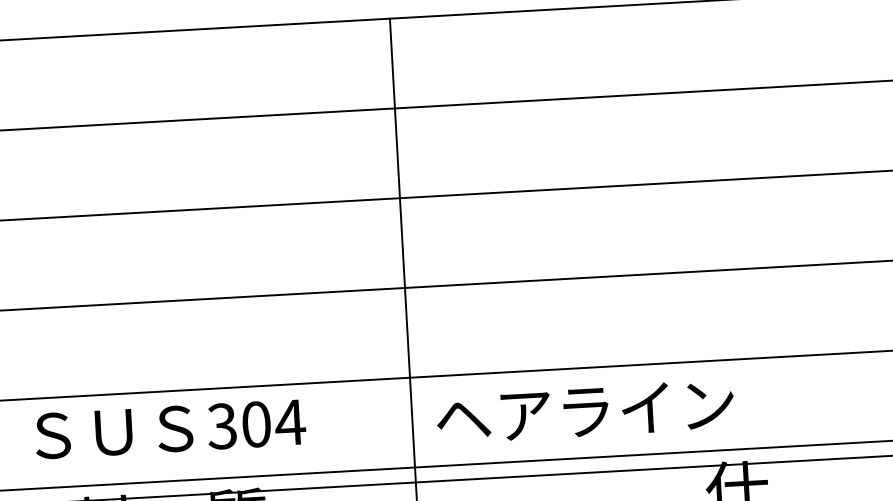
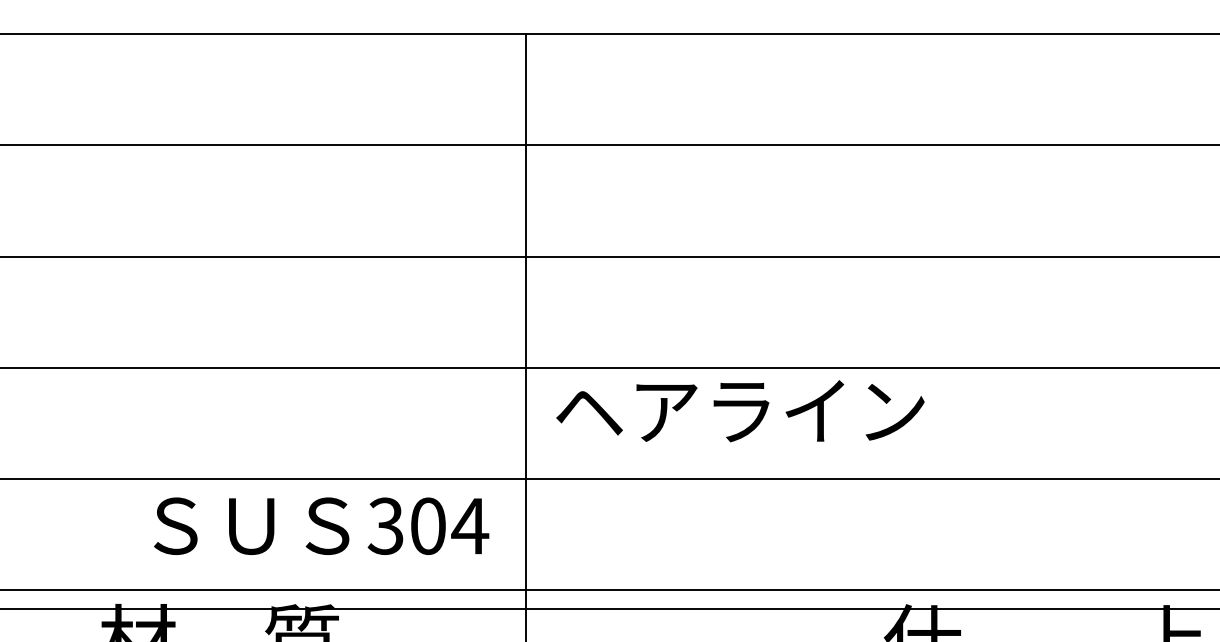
text: (585, 411) -> (740, 411), moved
text: (170, 428) -> (321, 525), moved

